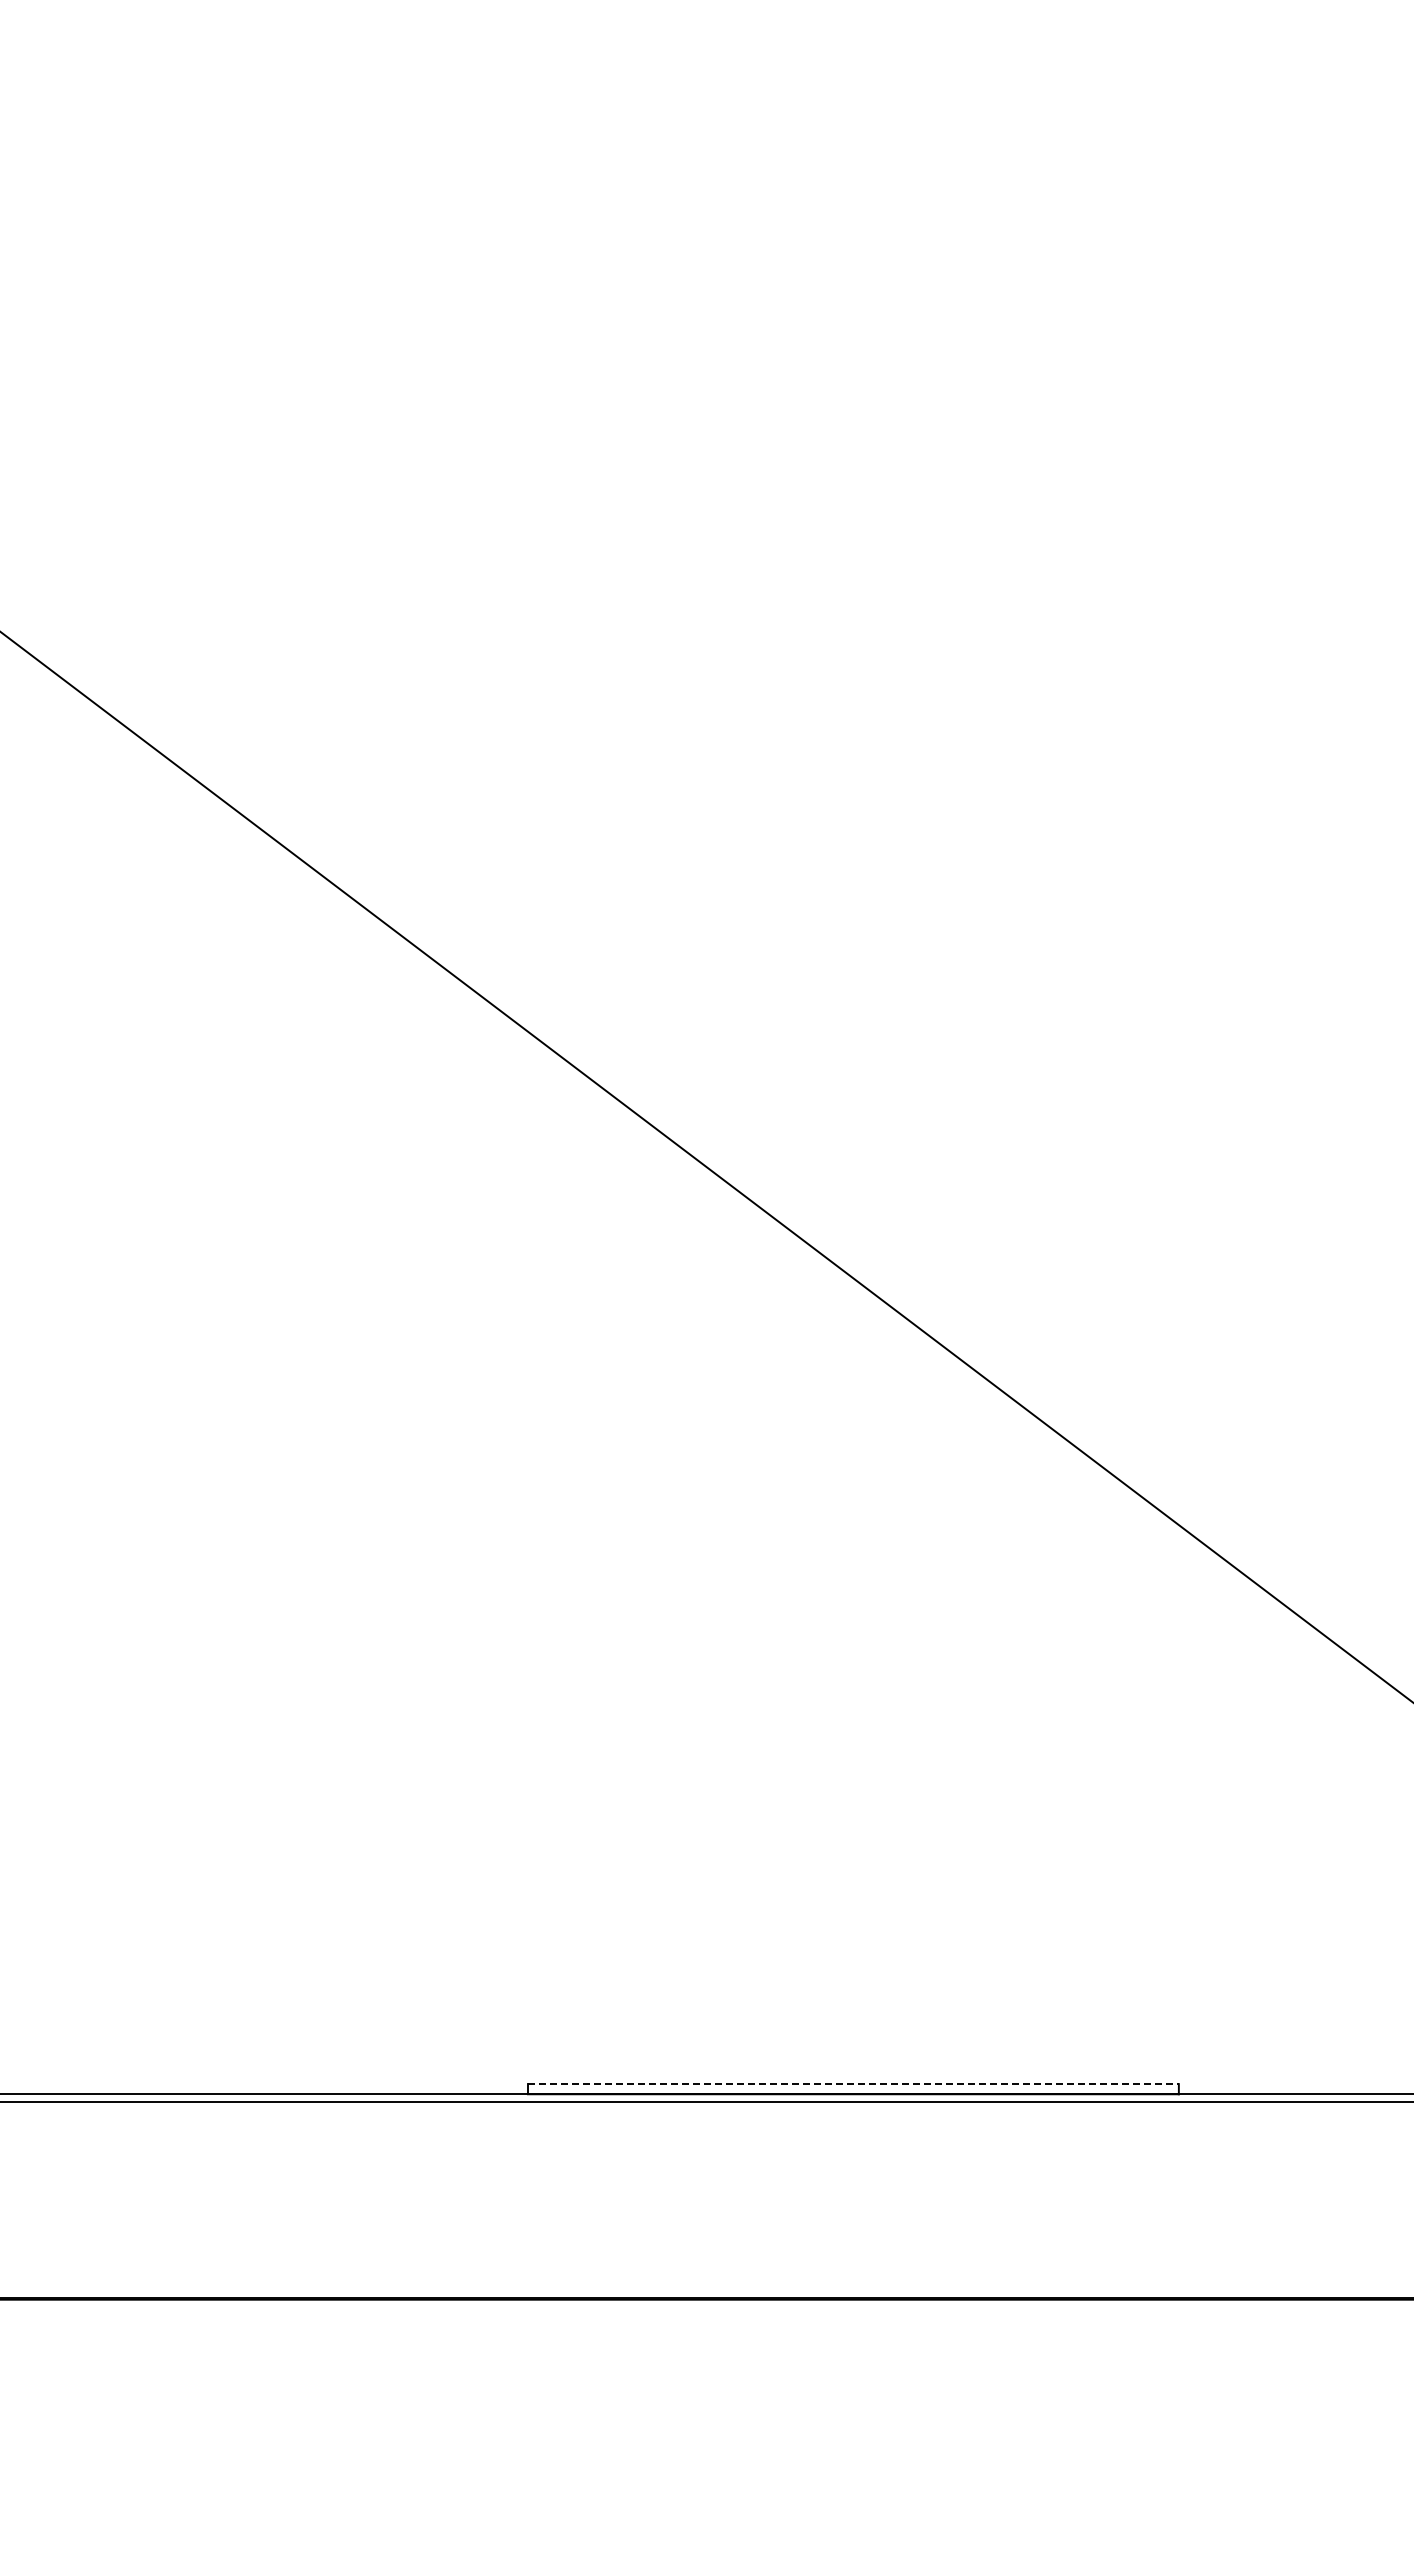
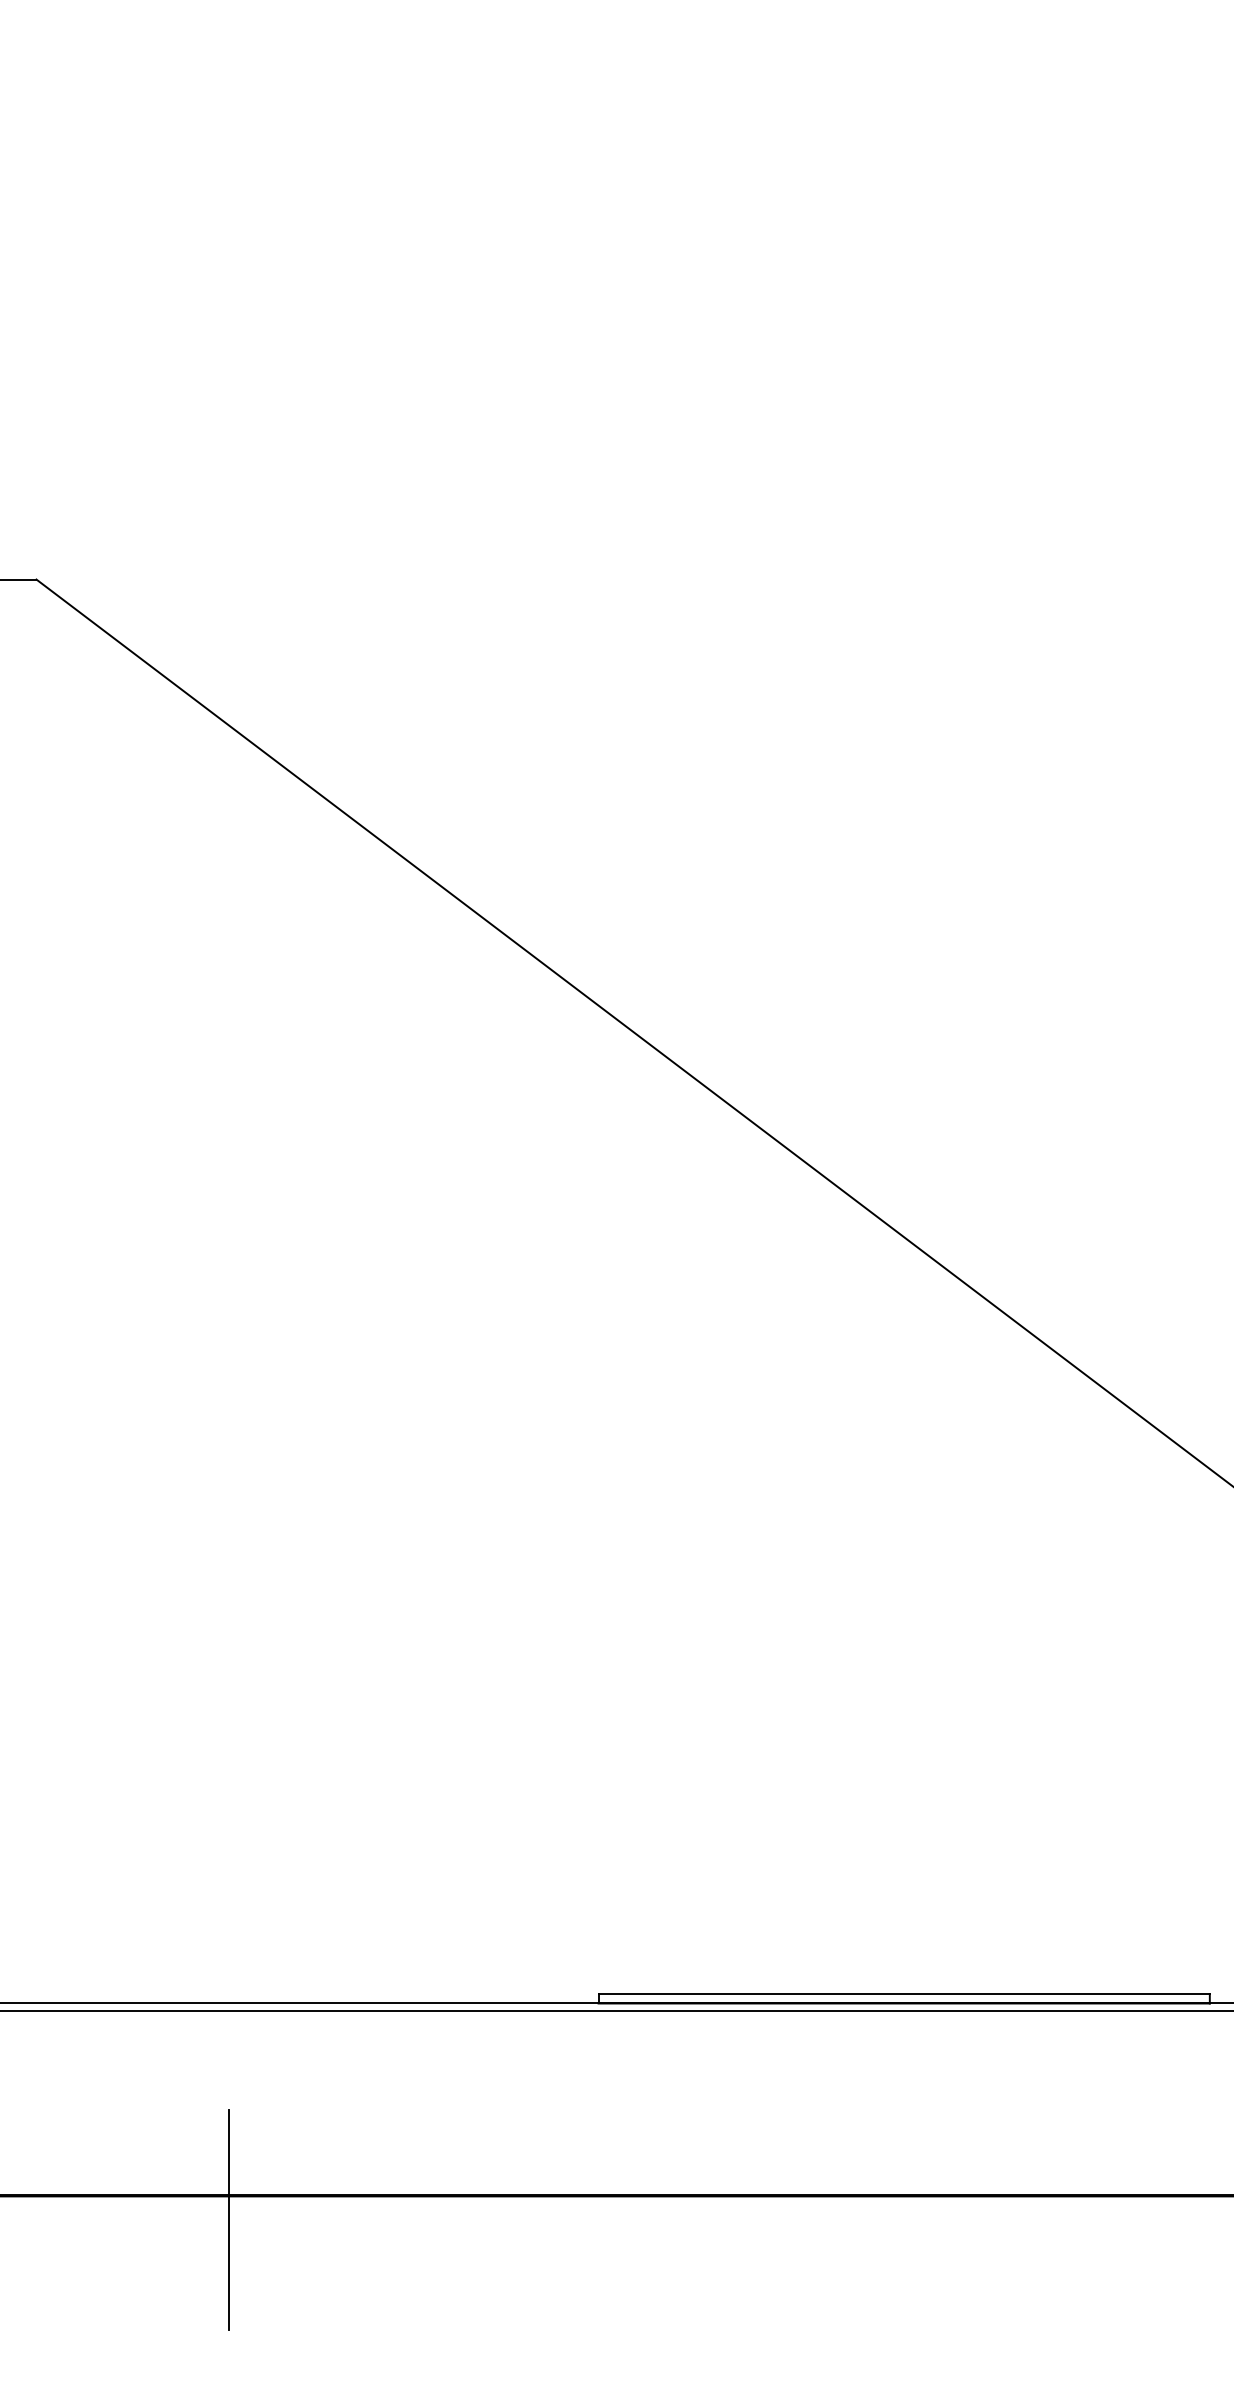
line: (853, 2084) -> (904, 1994), dashed -> solid
line: (134, 2324) -> (229, 2219), added

